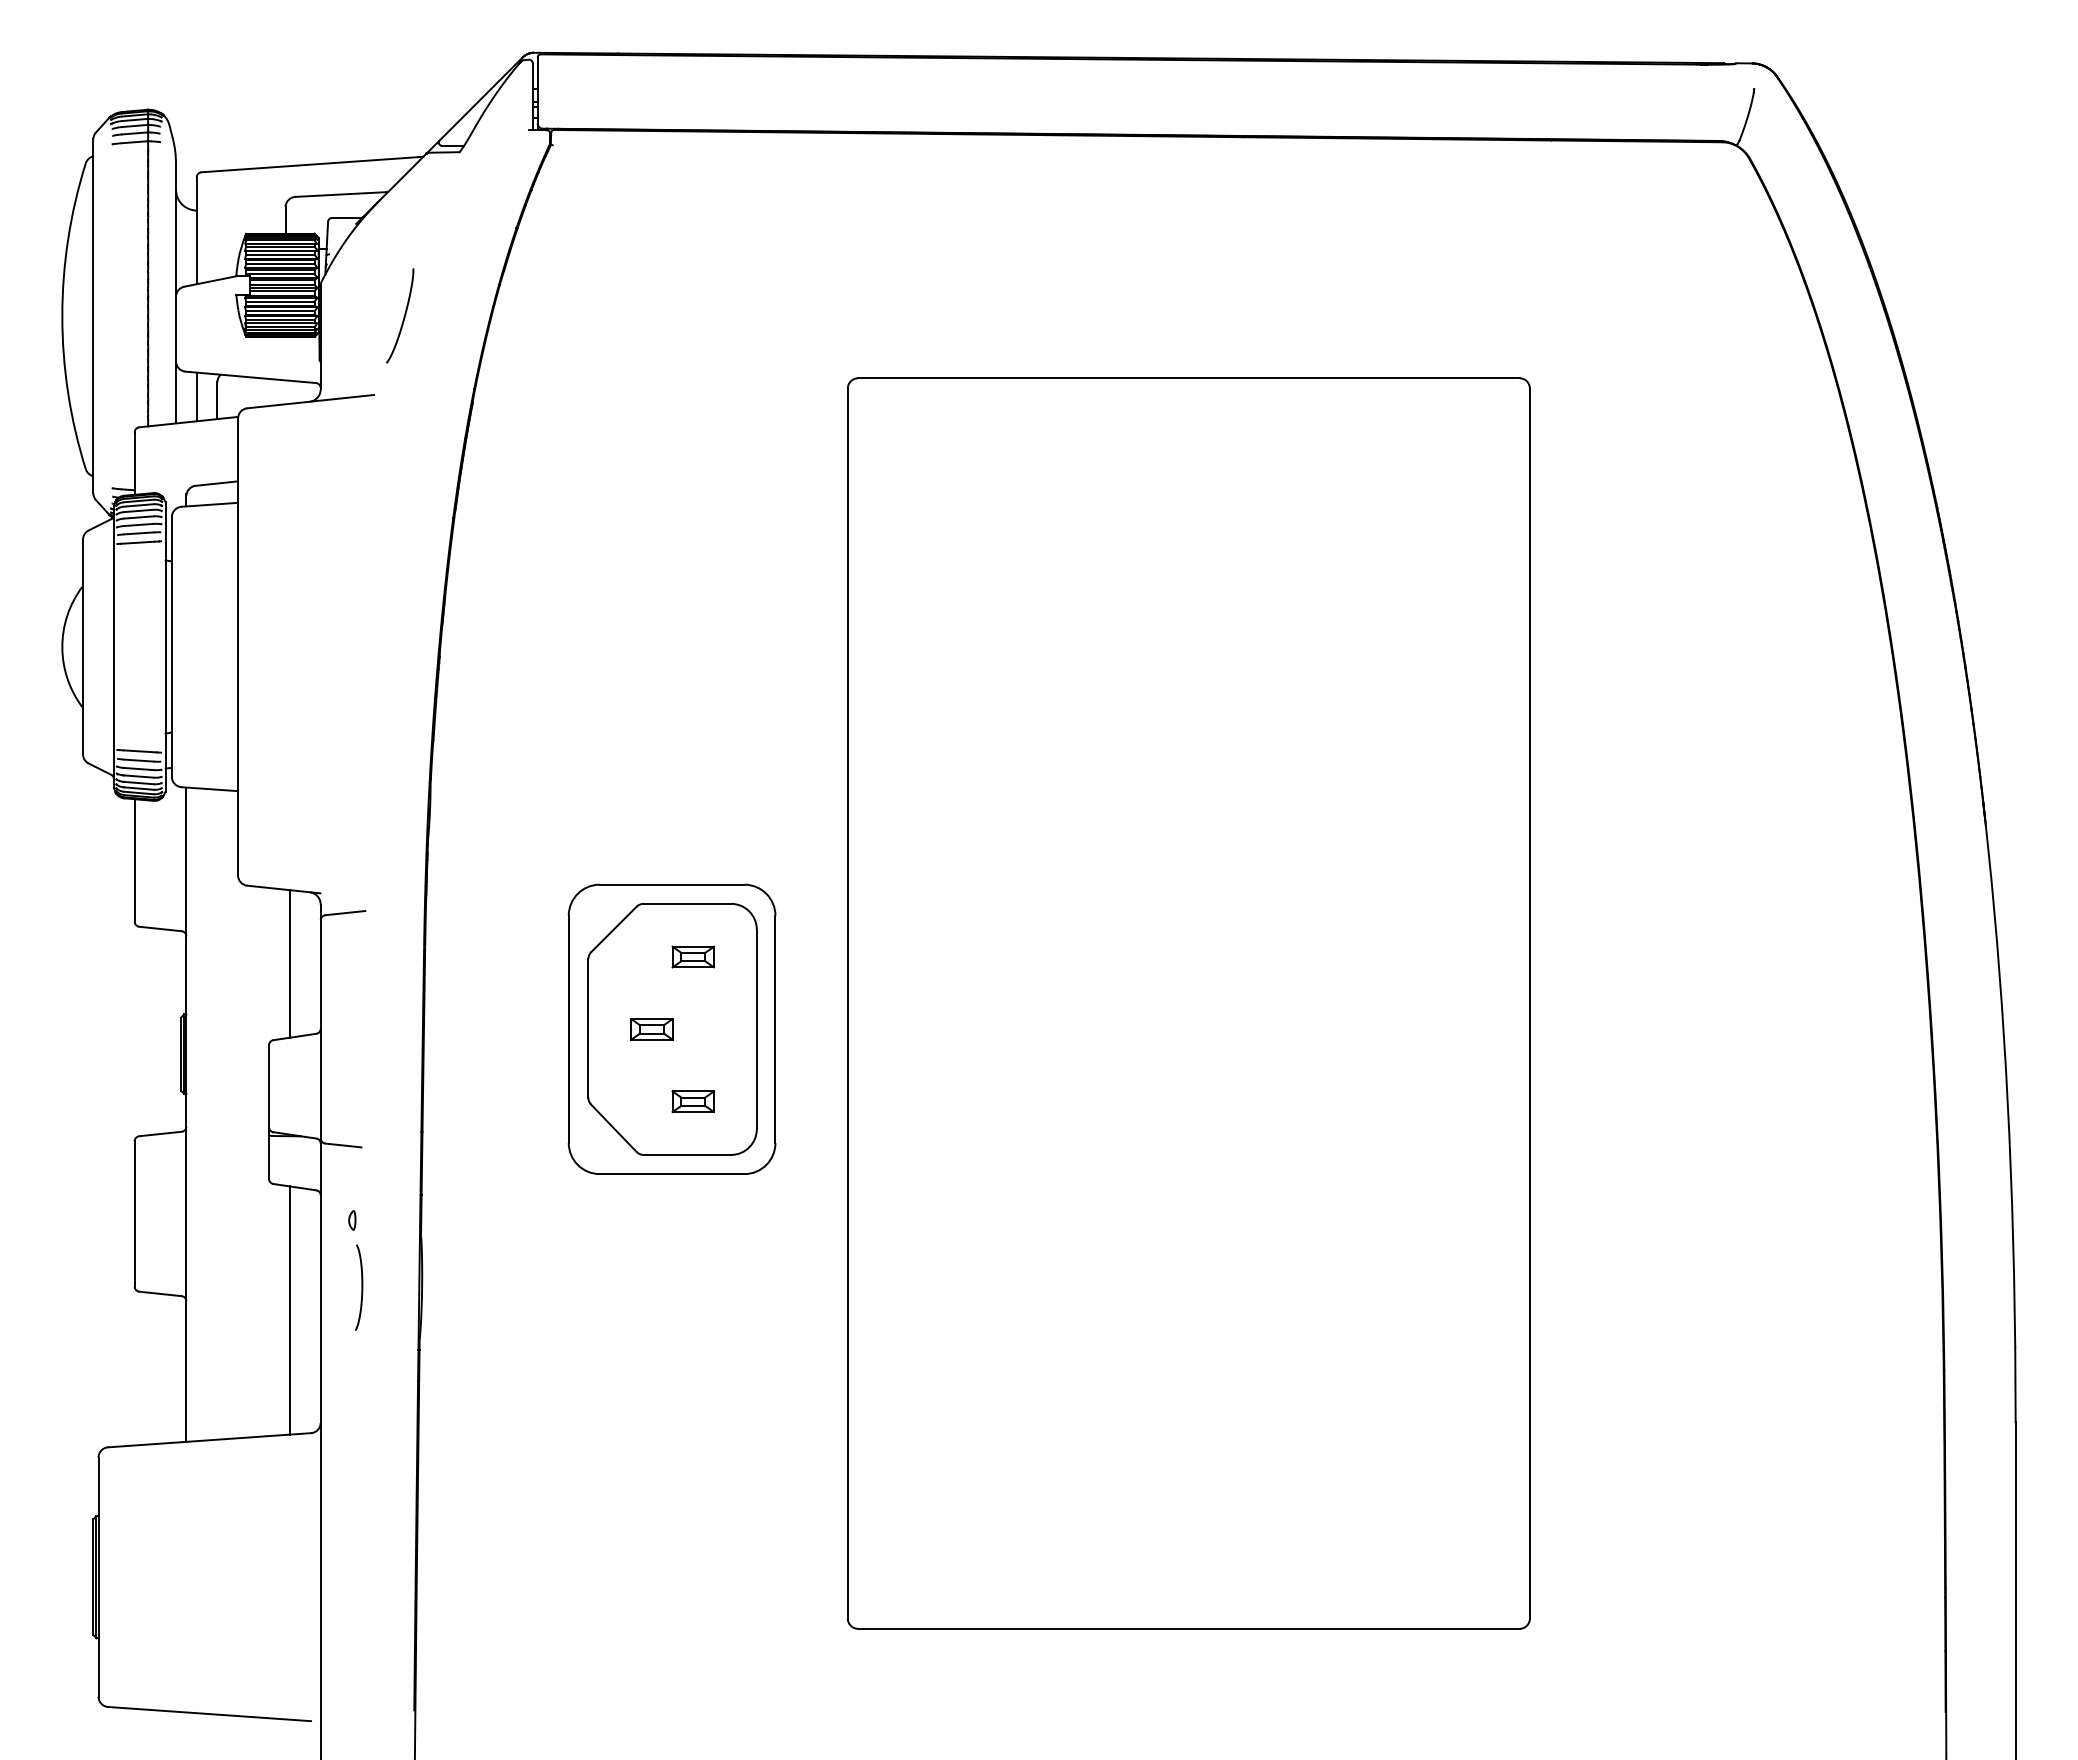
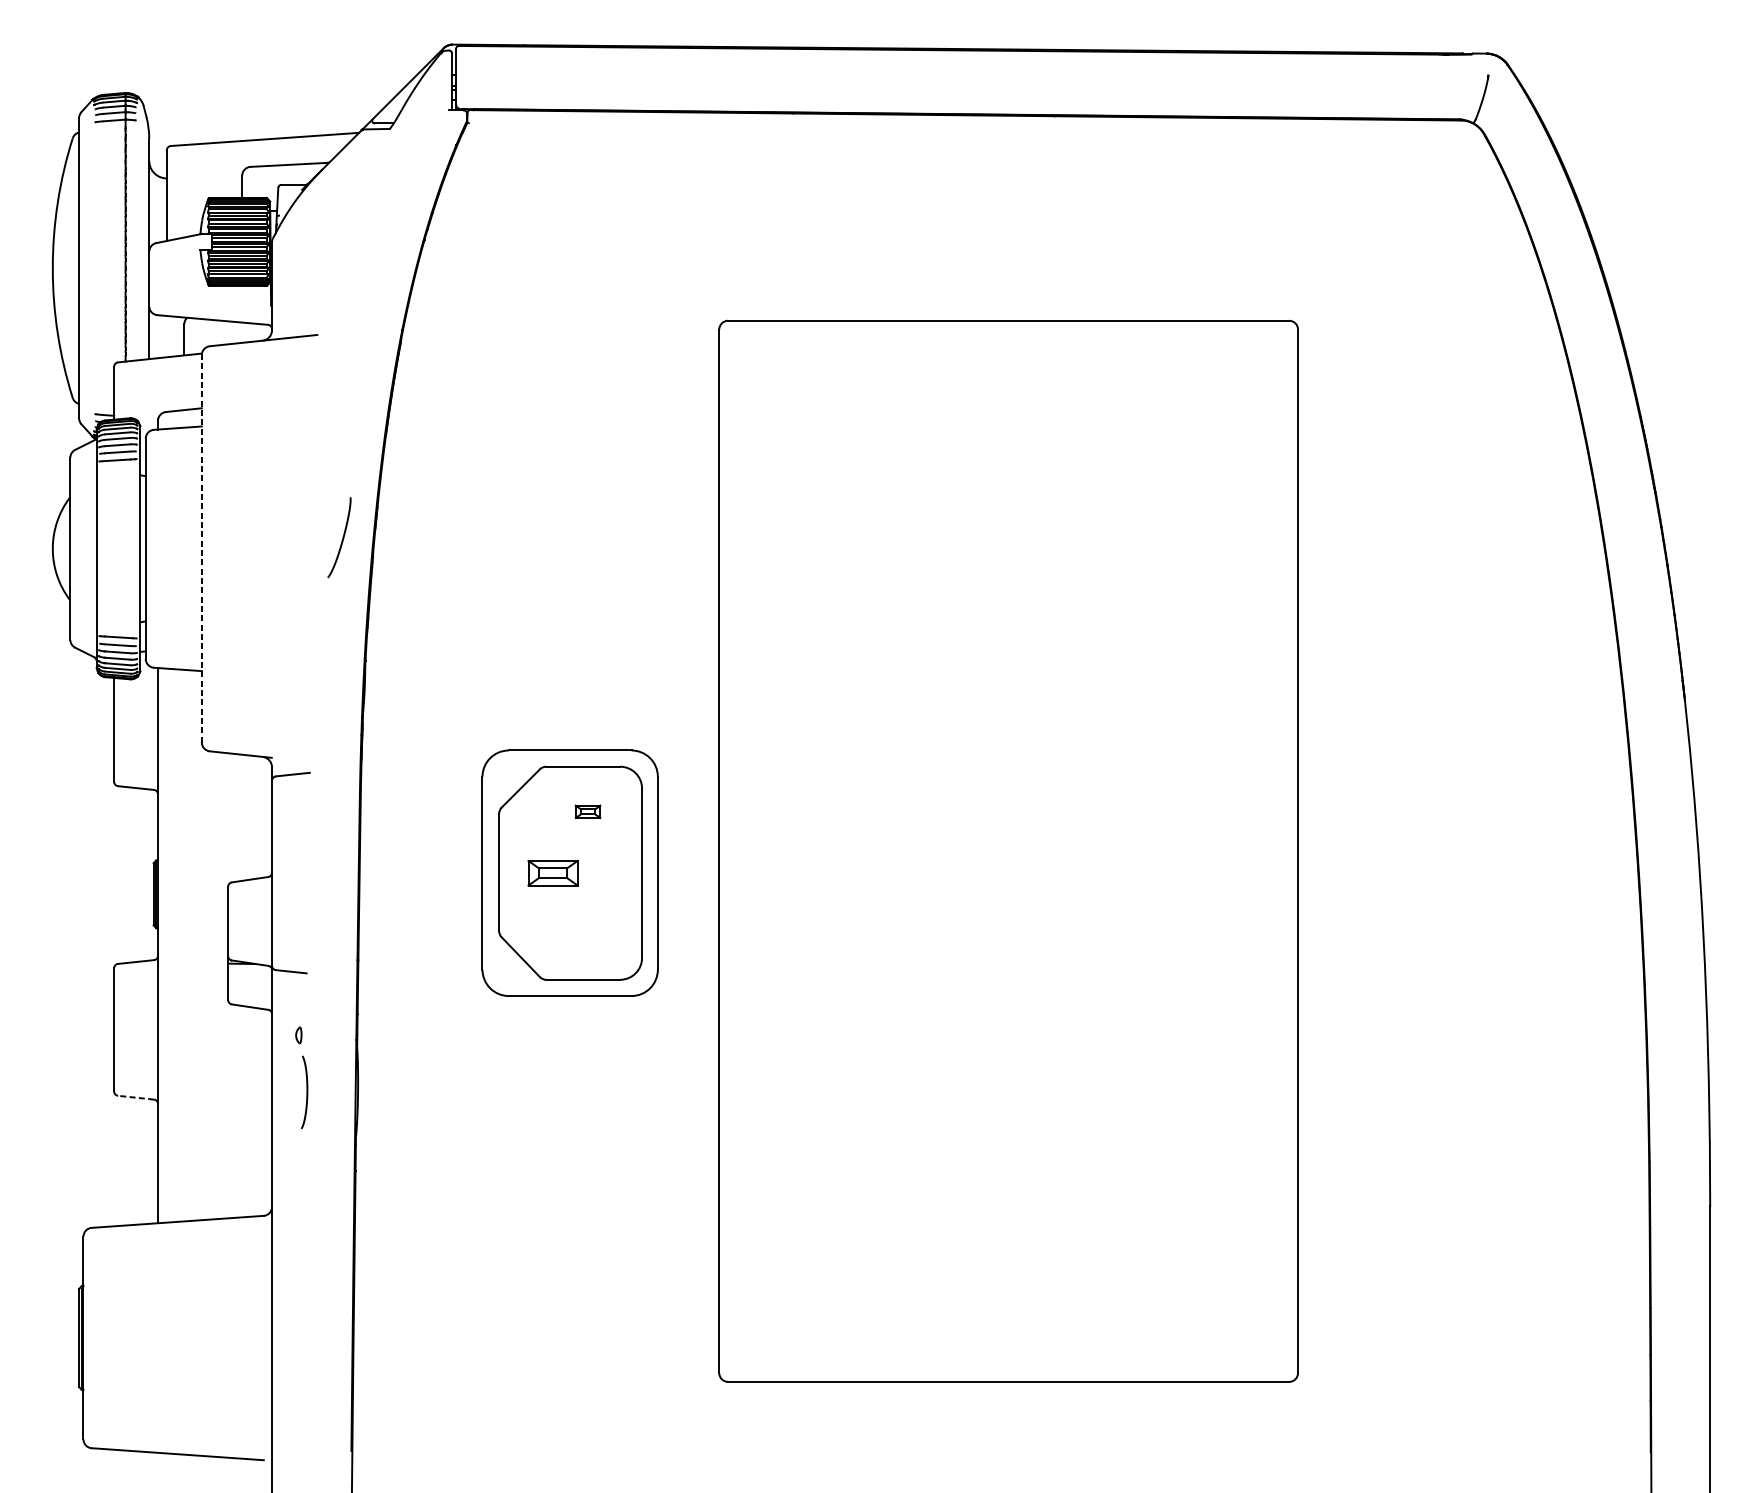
curve: (403, 316) -> (342, 538), moved
line: (196, 396) -> (166, 336), removed
line: (238, 646) -> (202, 548), solid -> dashed
part: (692, 956) -> (587, 811), size x0.7
line: (289, 963) -> (245, 817), removed
part: (651, 1029) -> (552, 873), size x1.4
part: (692, 1101) -> (587, 934), removed
line: (160, 1293) -> (136, 1097), solid -> dashed
line: (289, 1310) -> (245, 1111), removed

